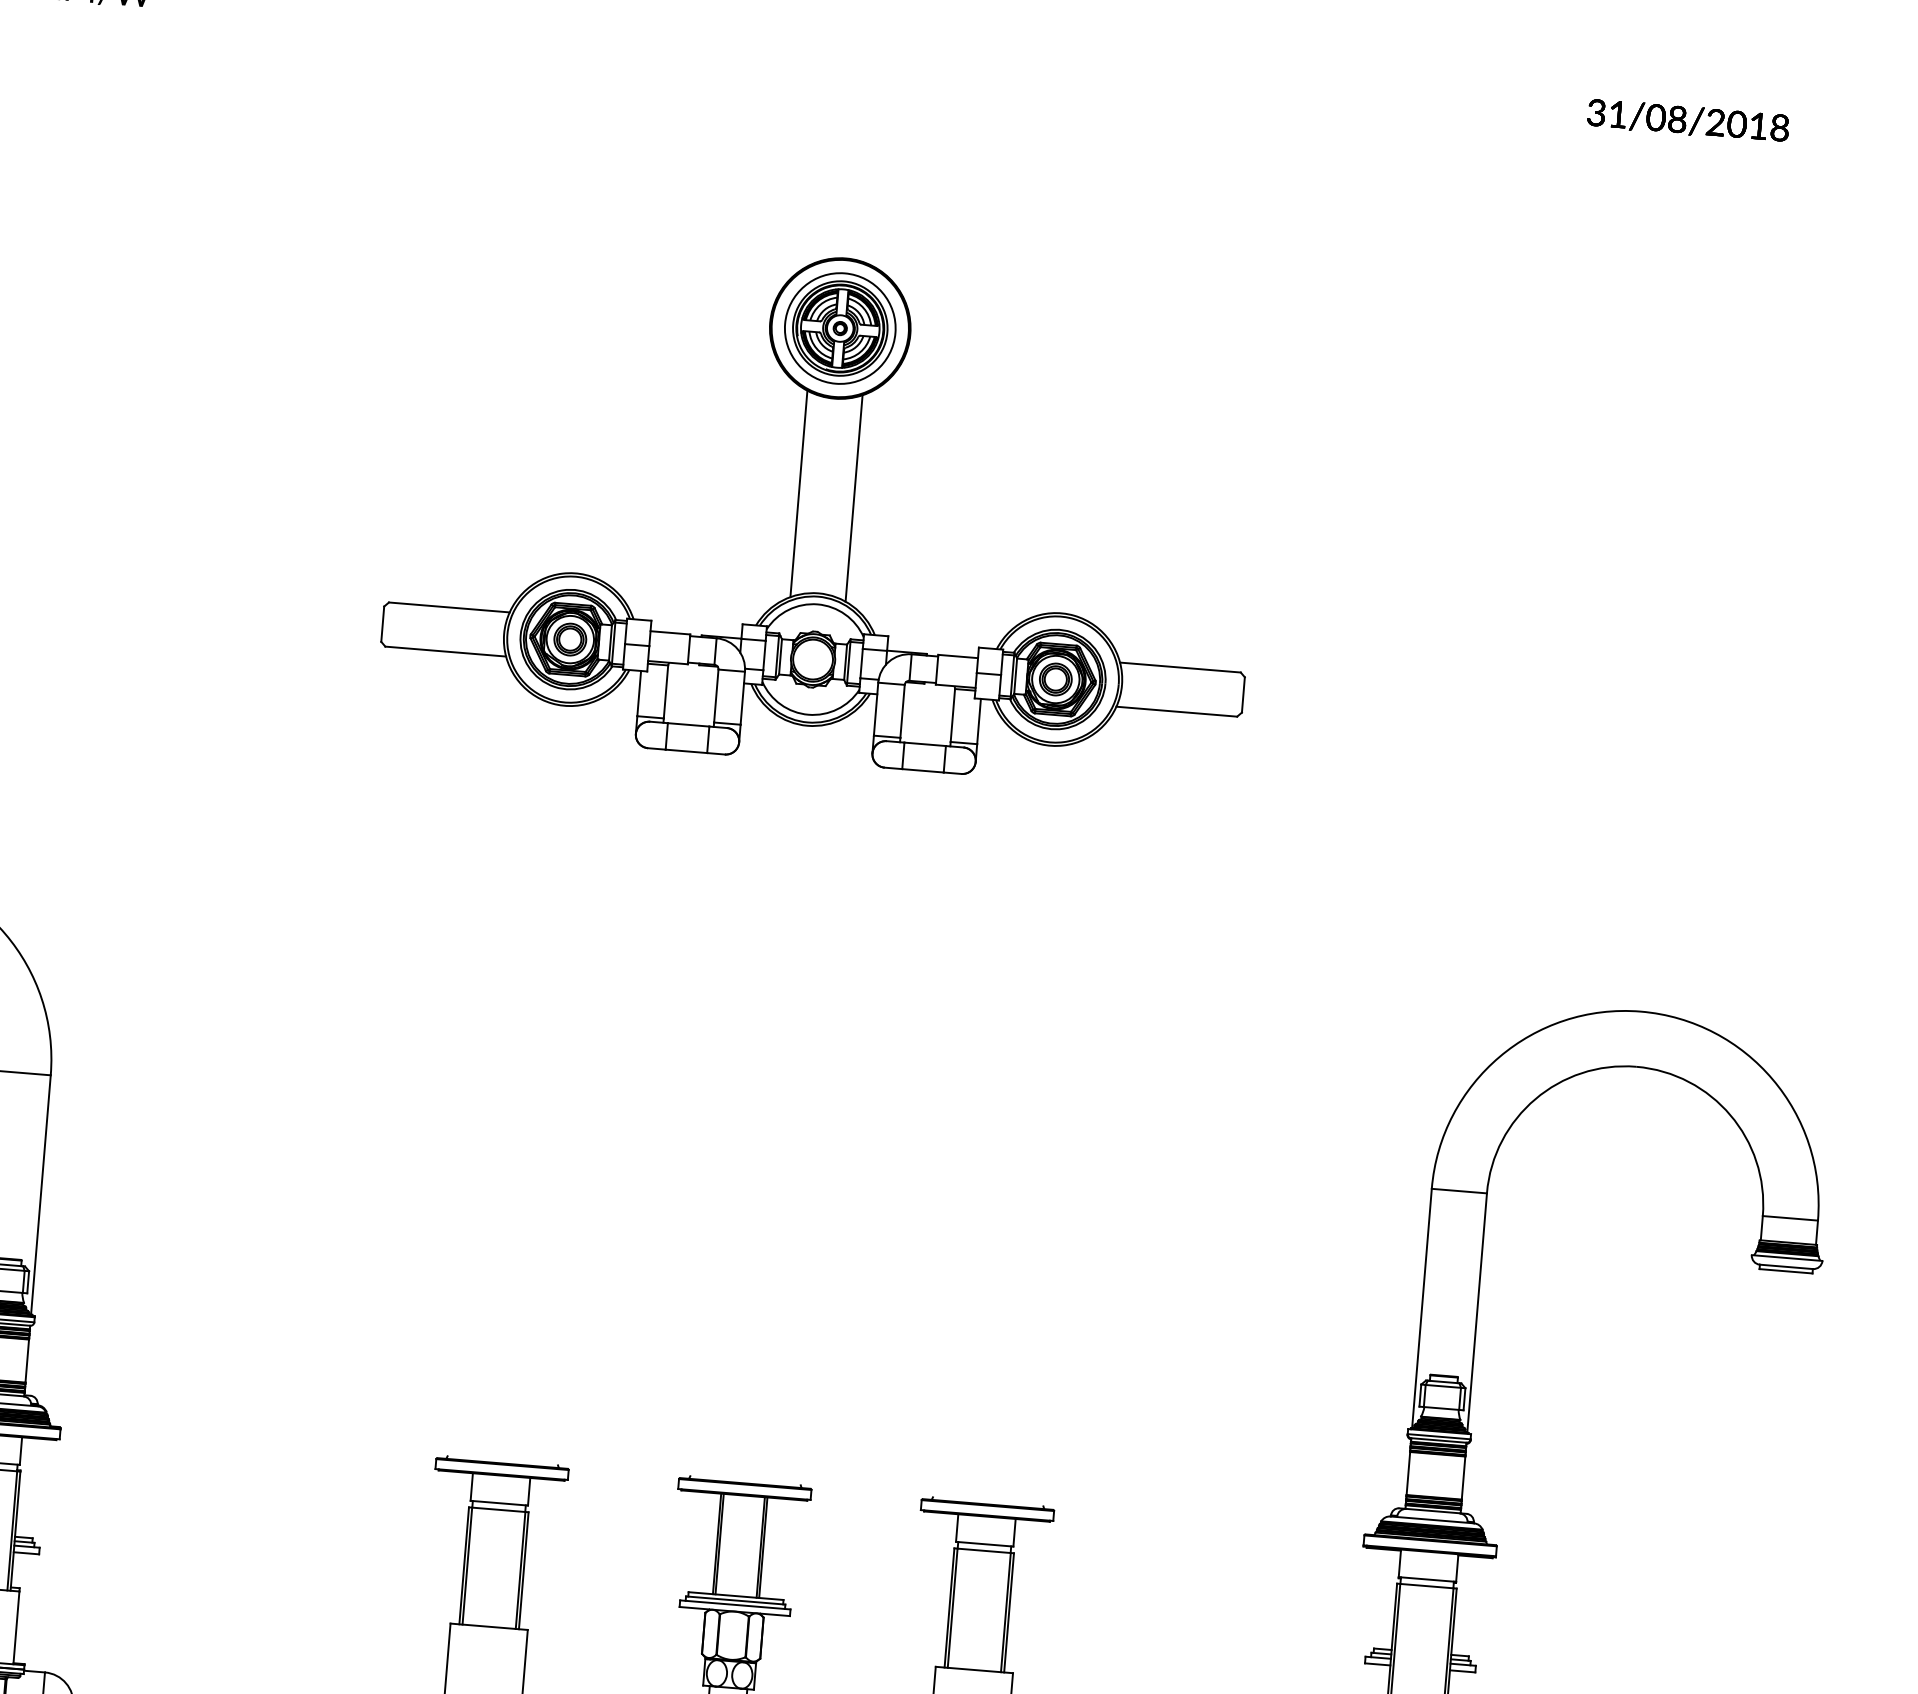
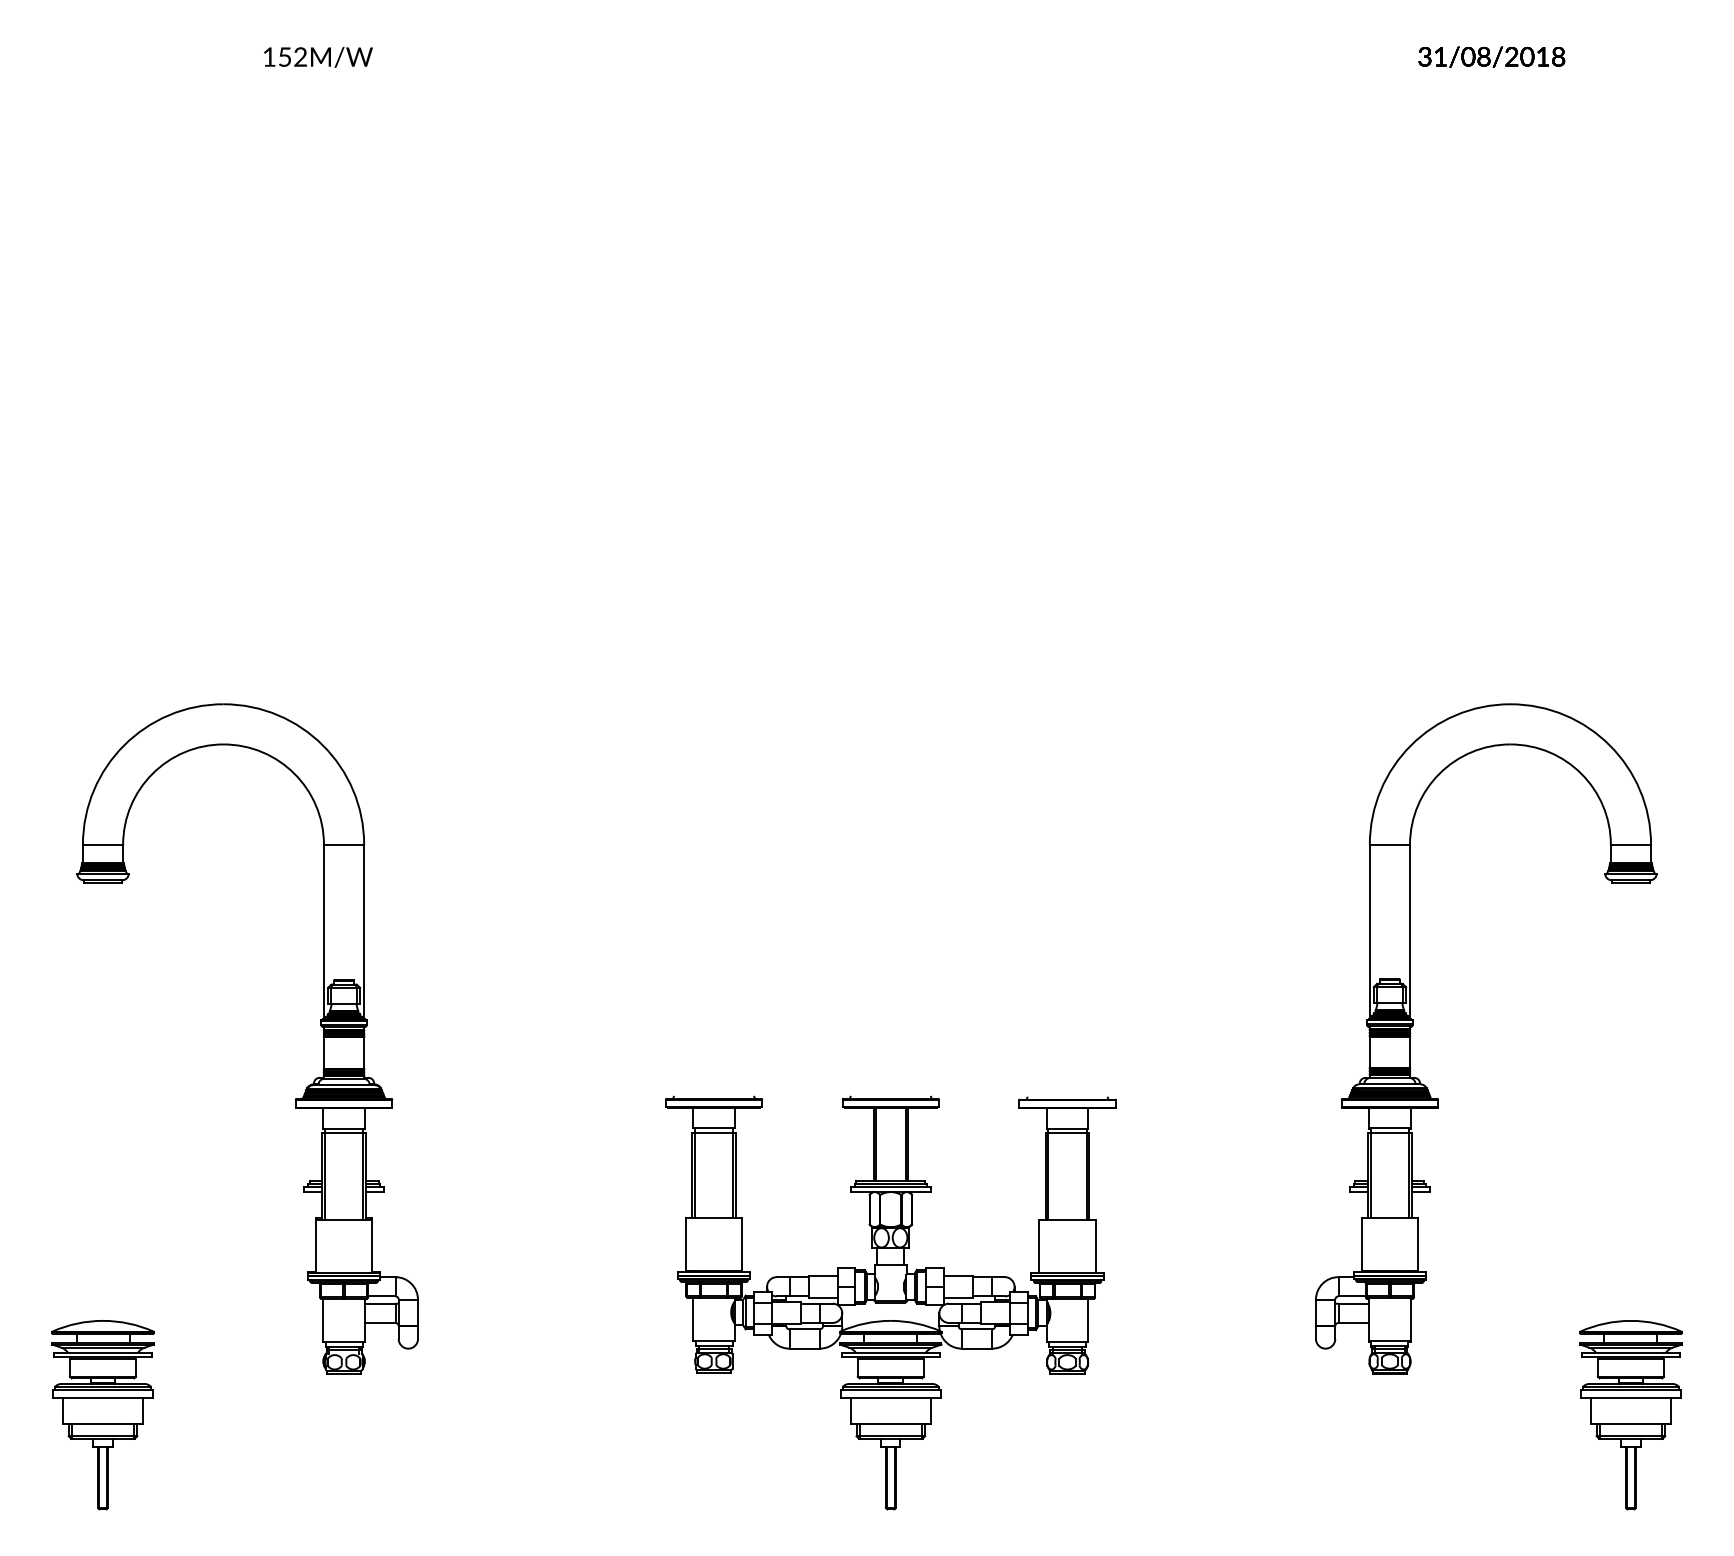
part: (824, 509) -> (890, 389), removed

